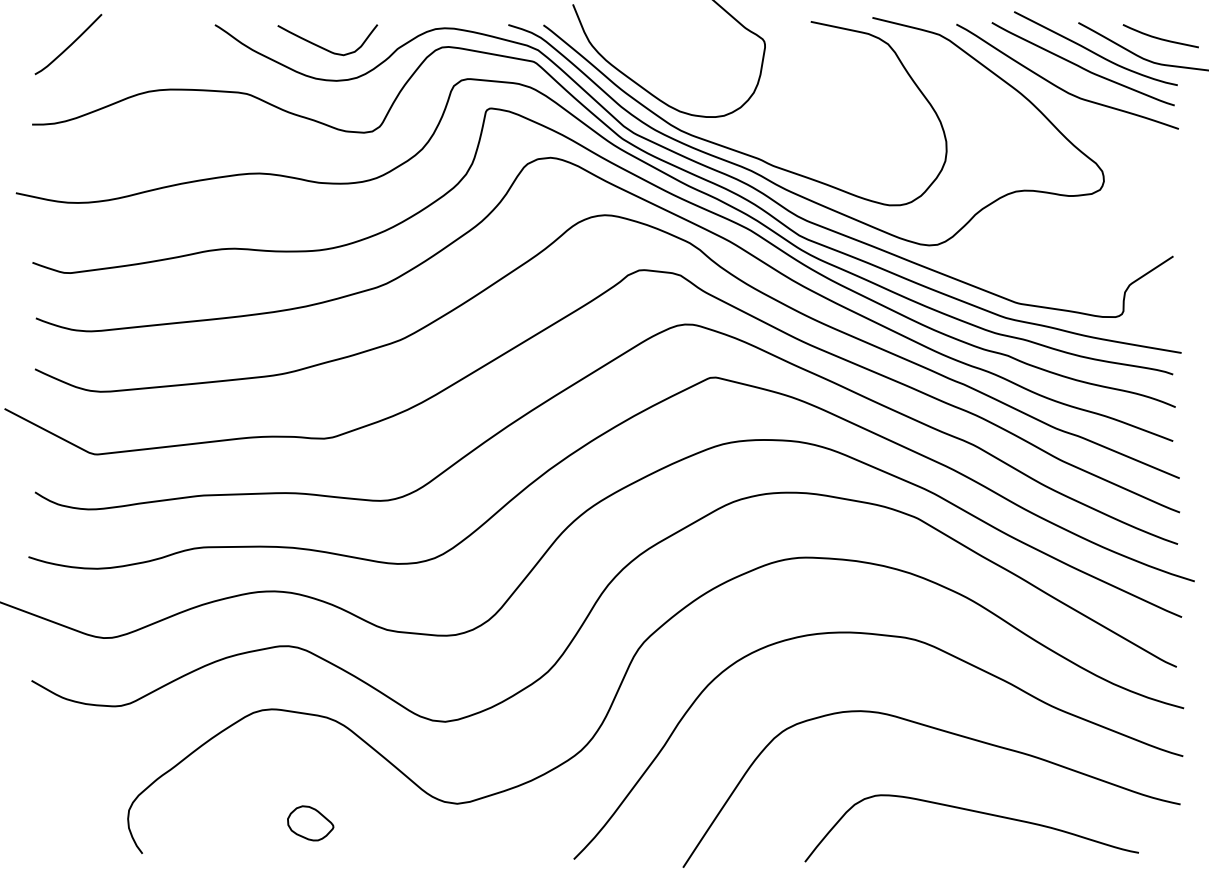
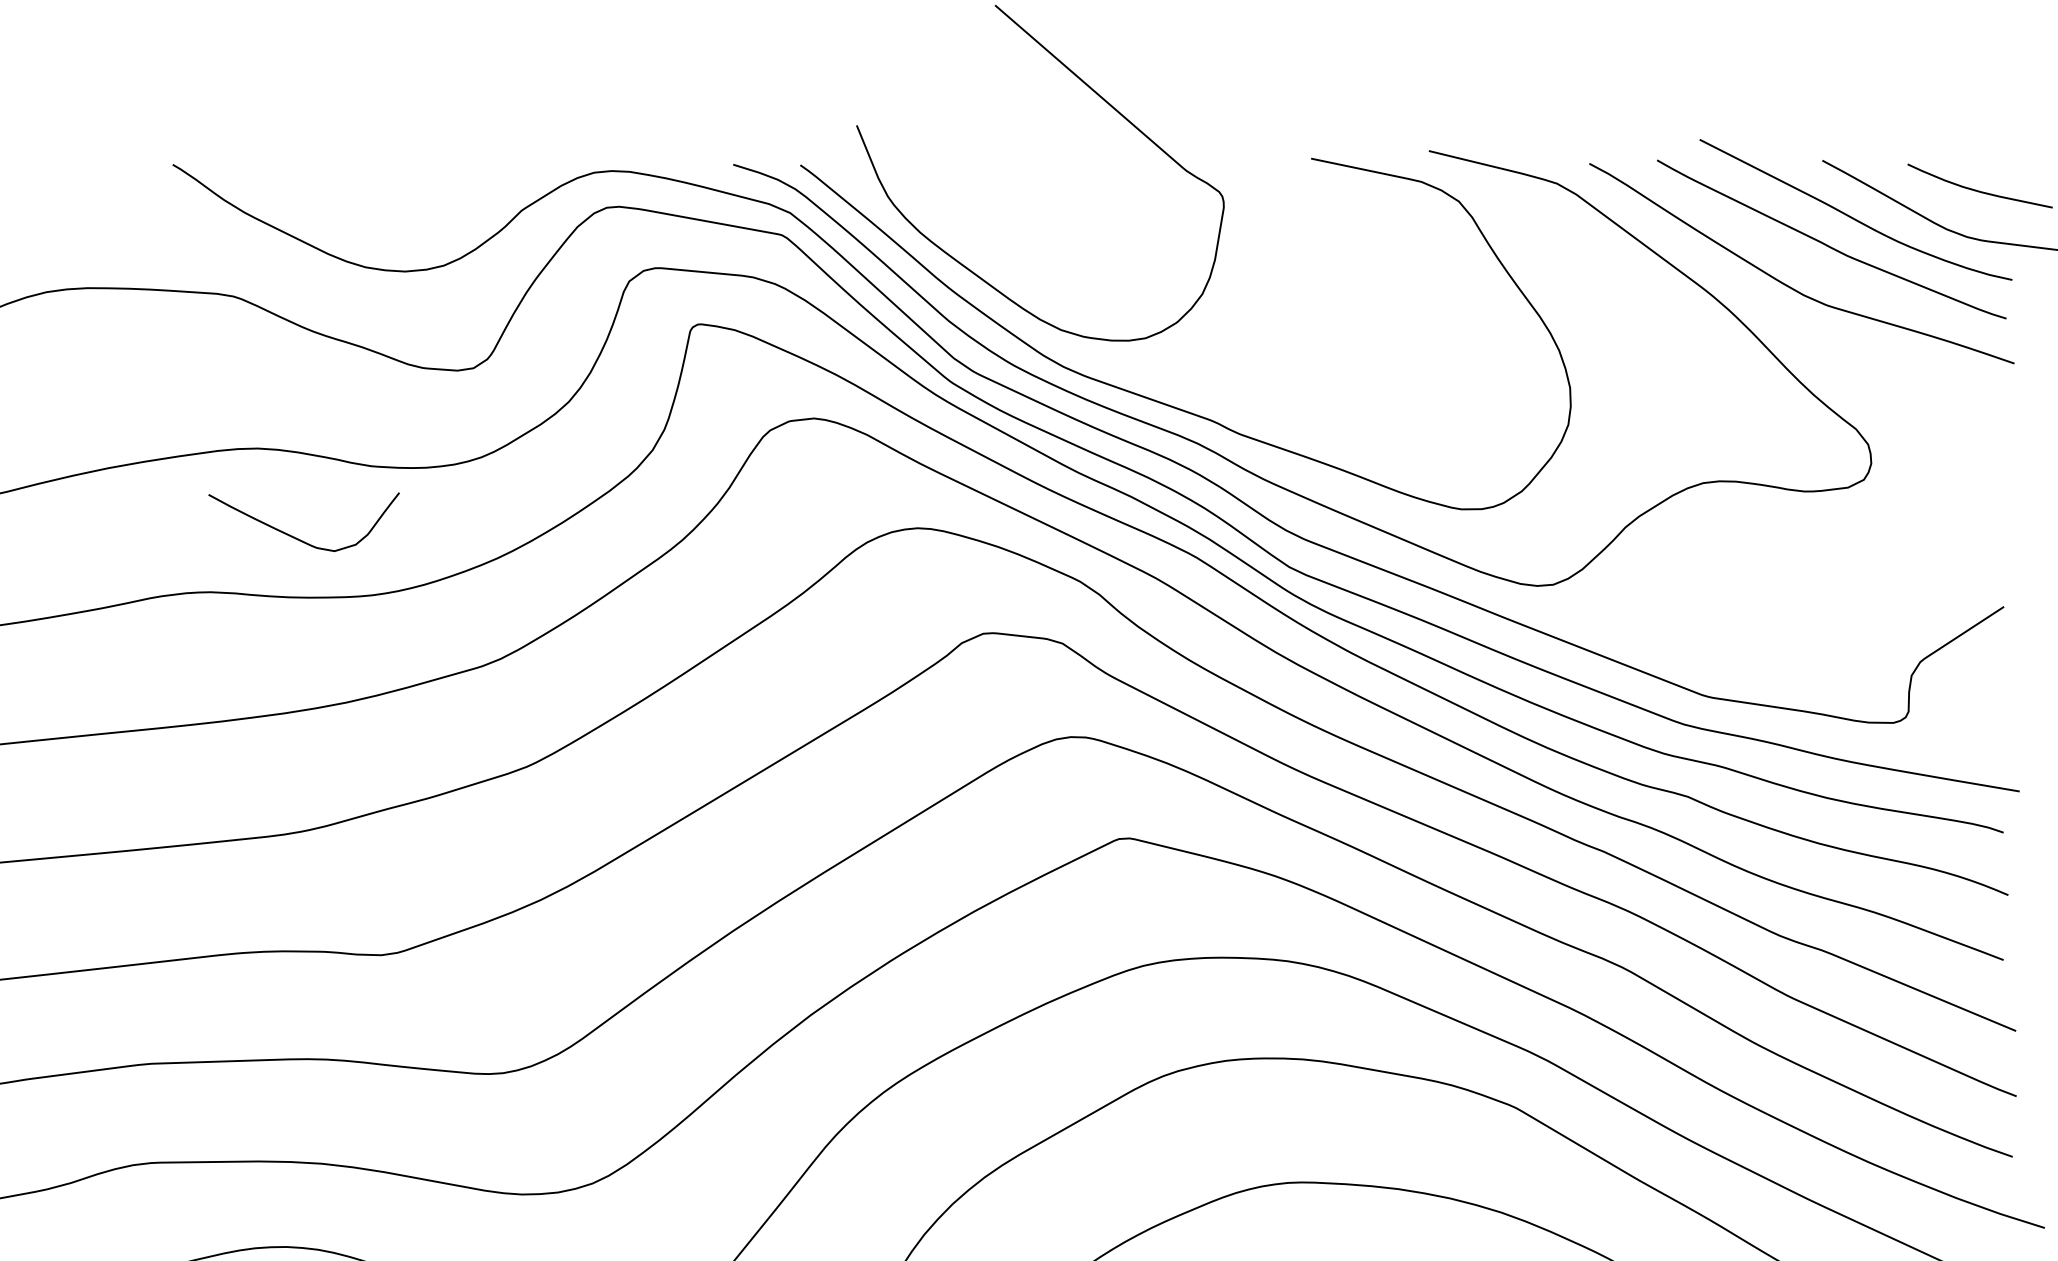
curve: (323, 47) -> (296, 536), moved

